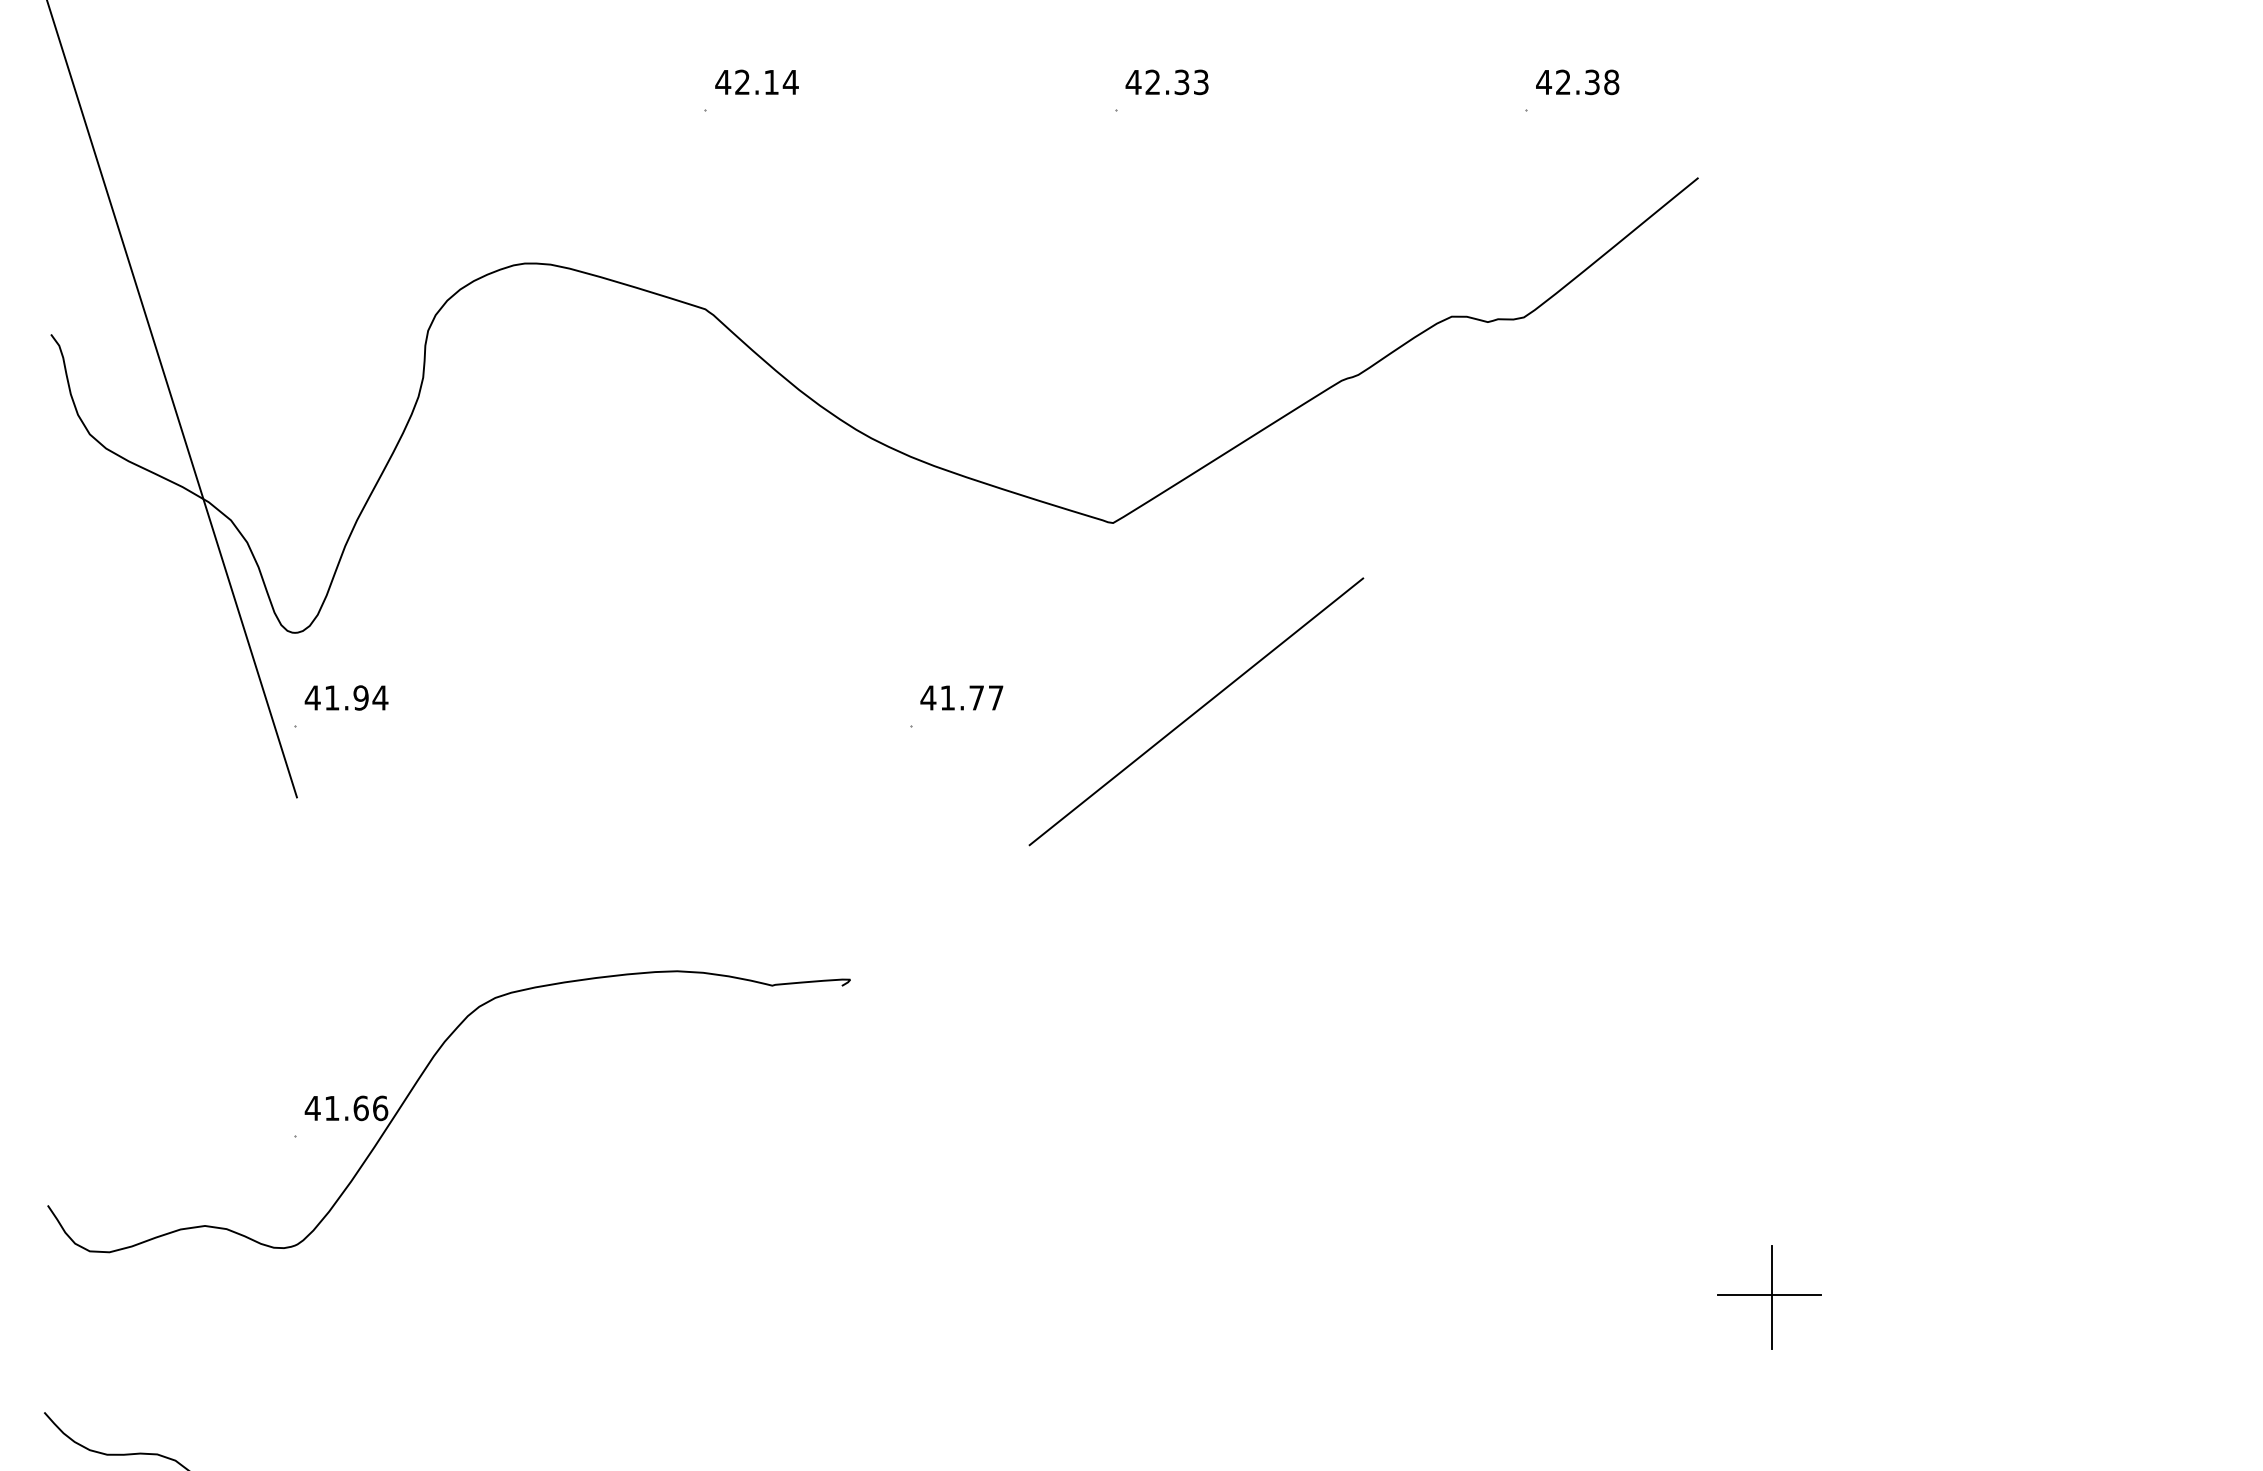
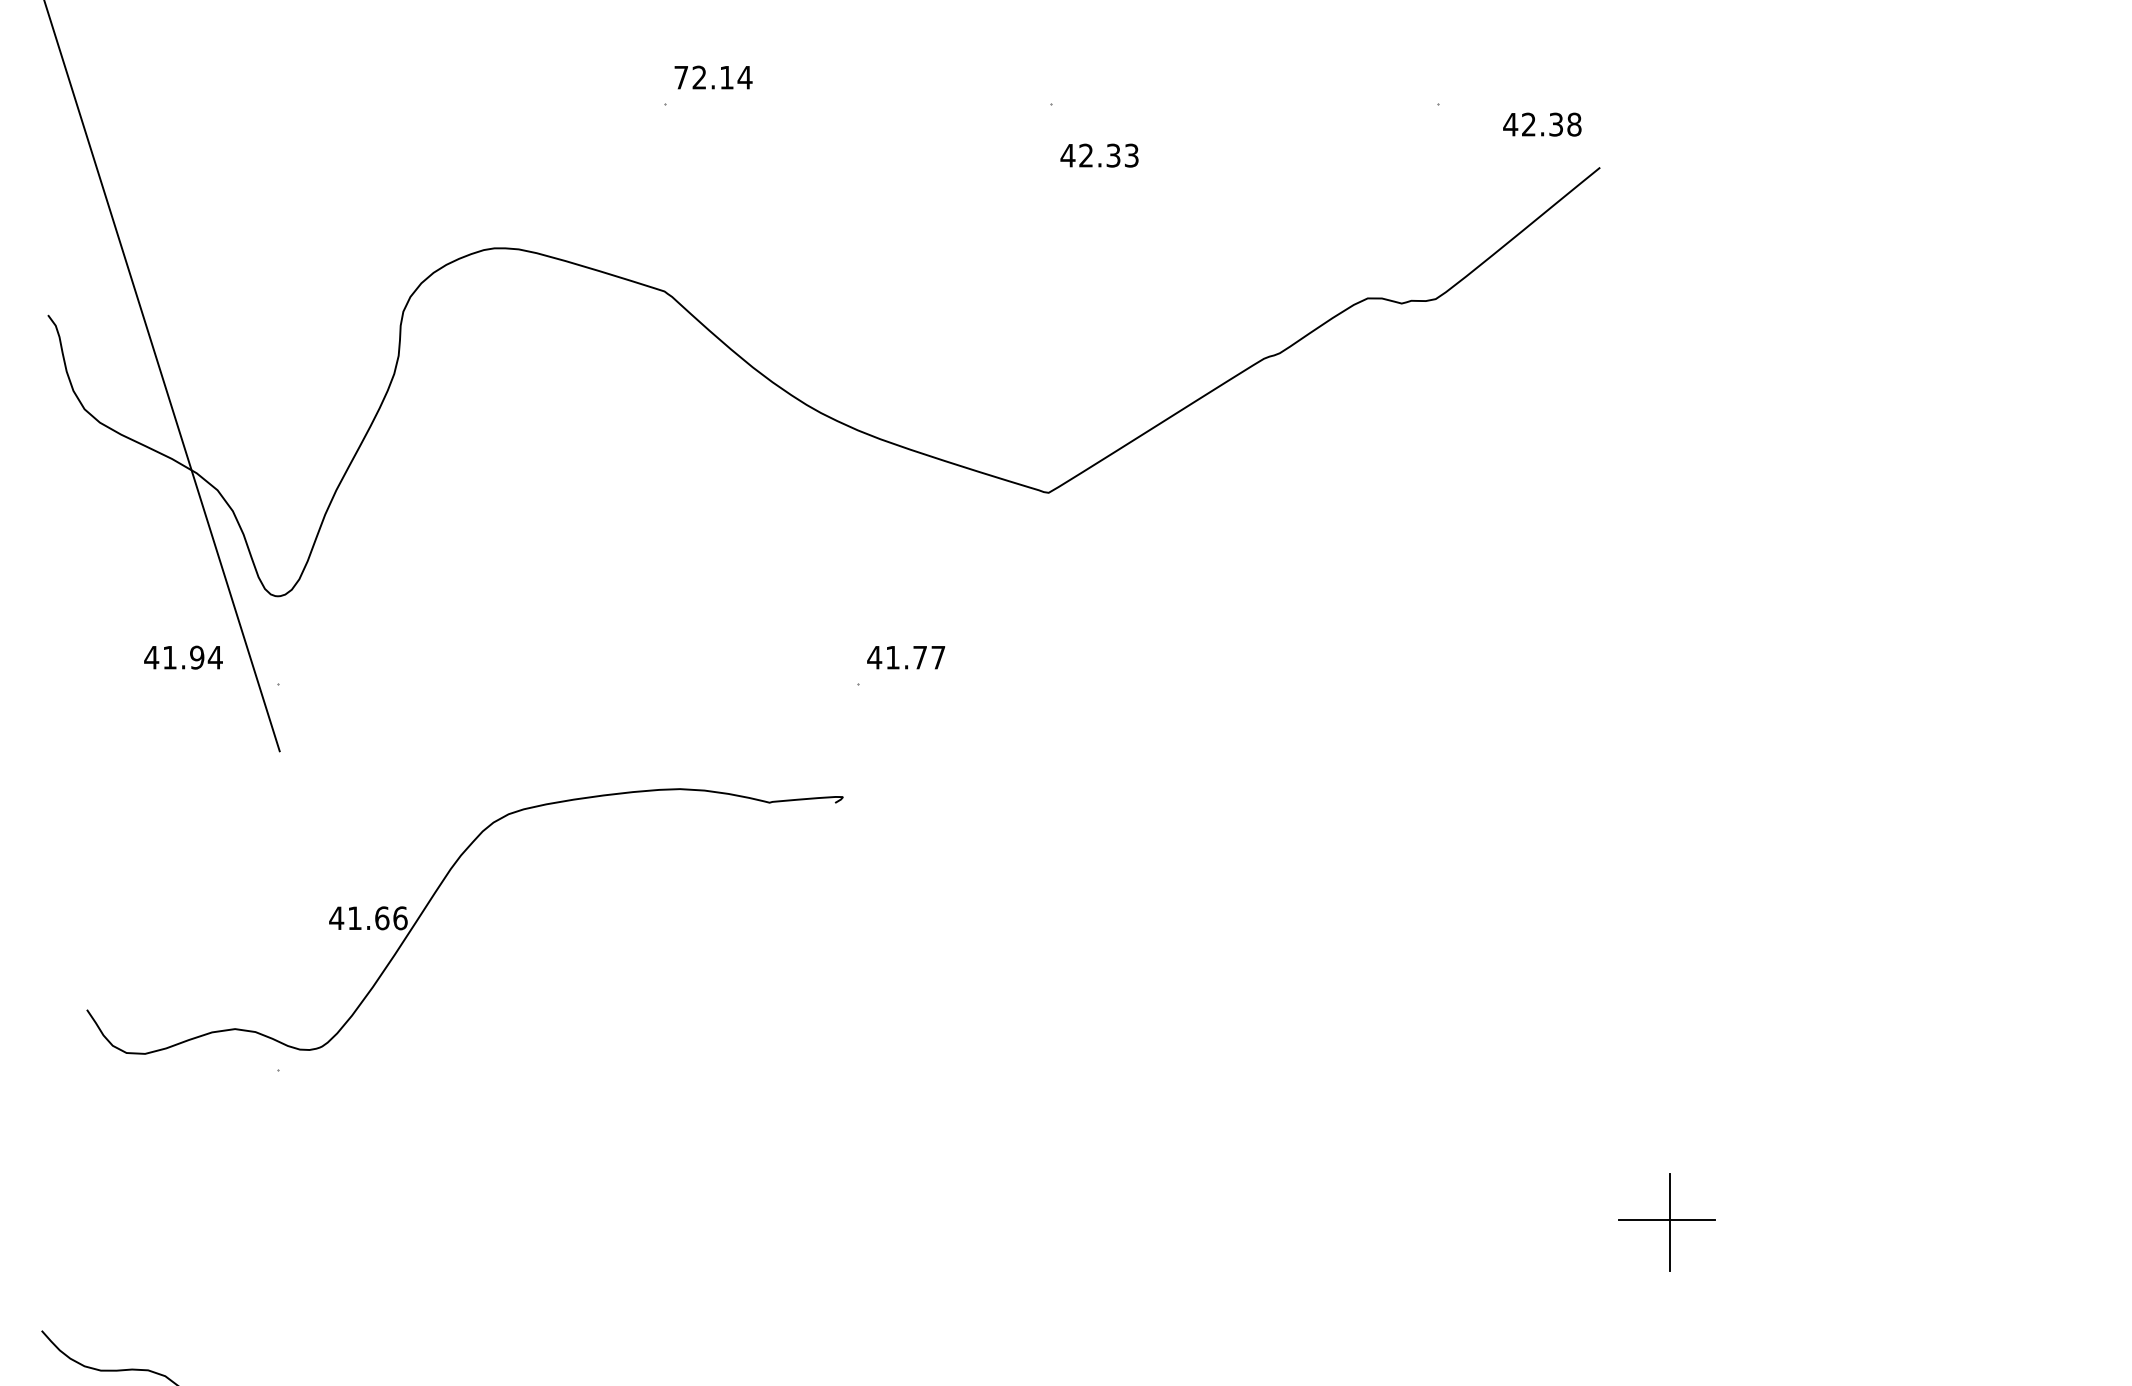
text: (722, 82) -> (680, 77), 42.14 -> 72.14
text: (1167, 82) -> (1099, 155), moved
text: (1577, 82) -> (1542, 124), moved
text: (346, 697) -> (183, 657), moved
line: (1196, 711) -> (1127, 670), removed
part: (413, 1089) -> (431, 900), moved

